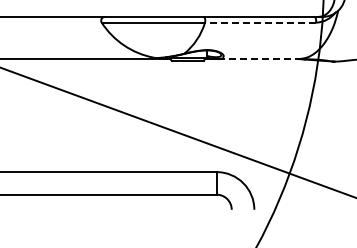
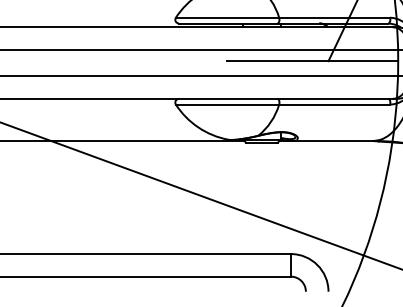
line: (260, 22) -> (334, 104), dashed -> solid
line: (258, 59) -> (332, 141), dashed -> solid

